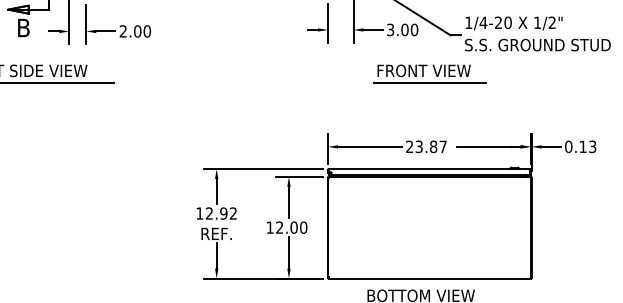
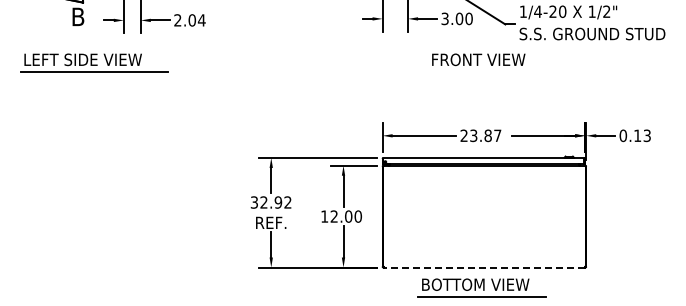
text: (146, 31) -> (201, 20), 2.00 -> 2.04
line: (429, 83) -> (484, 72), removed
text: (198, 213) -> (253, 202), 12.92 -> 32.92
line: (429, 278) -> (484, 267), solid -> dashed

